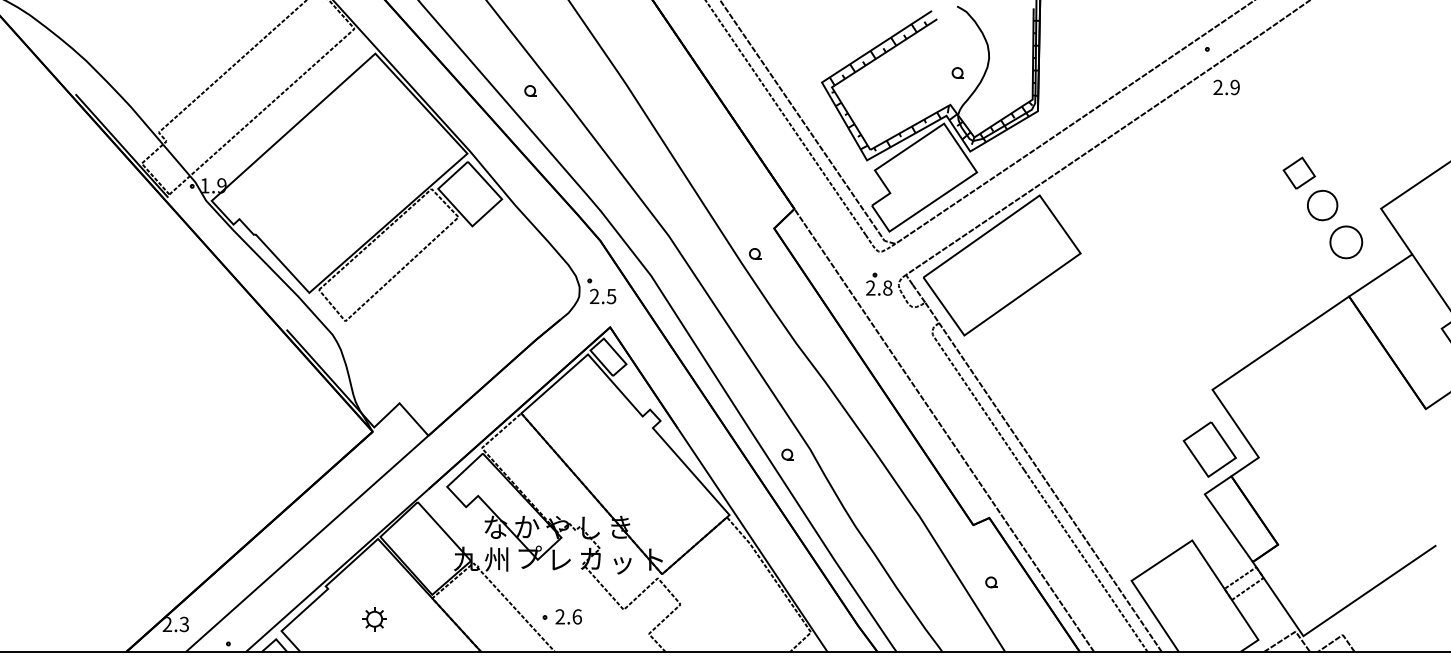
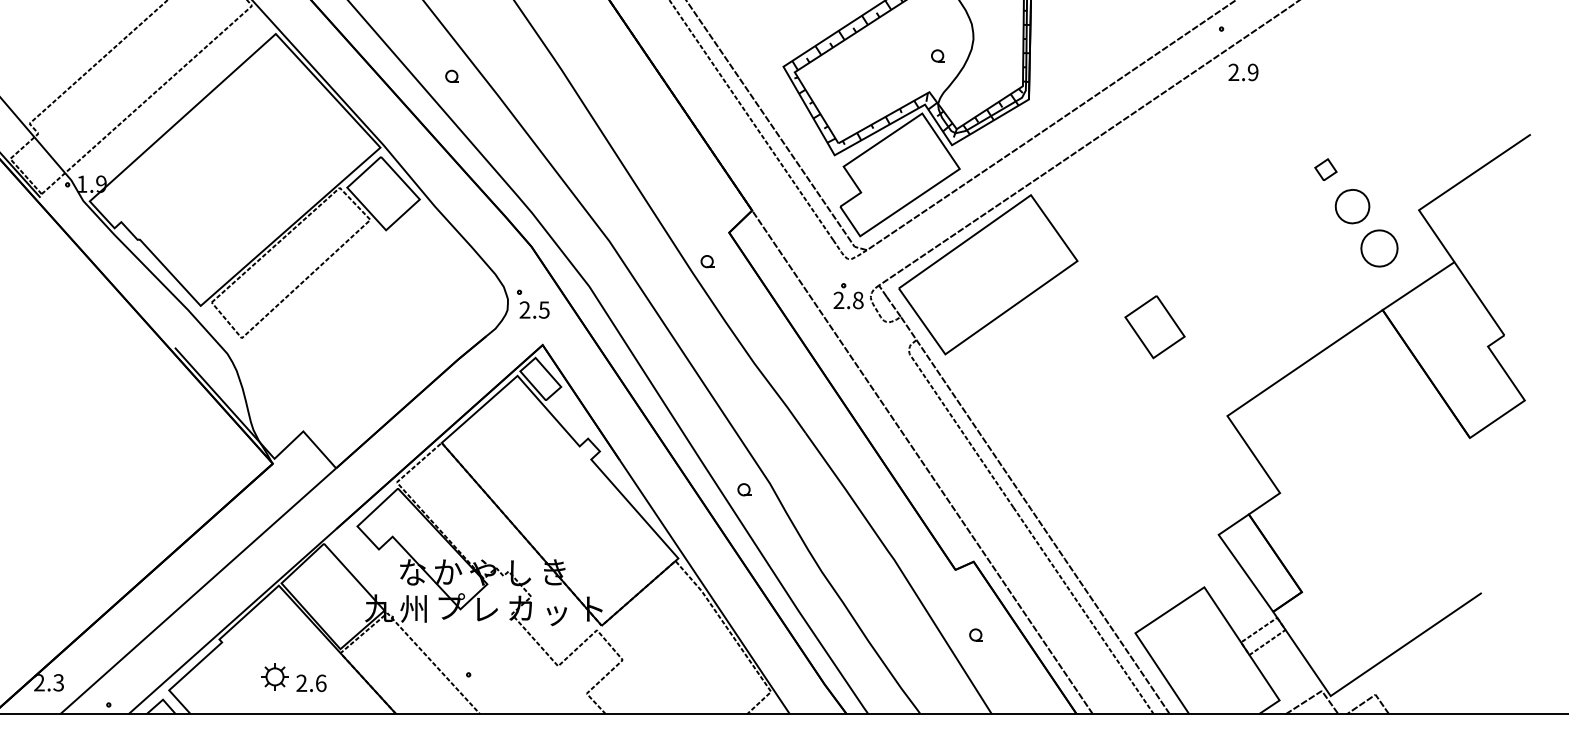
part: (1298, 172) -> (1325, 169), size x0.6
part: (1209, 449) -> (1154, 327), moved
text: (568, 616) -> (311, 682), moved

